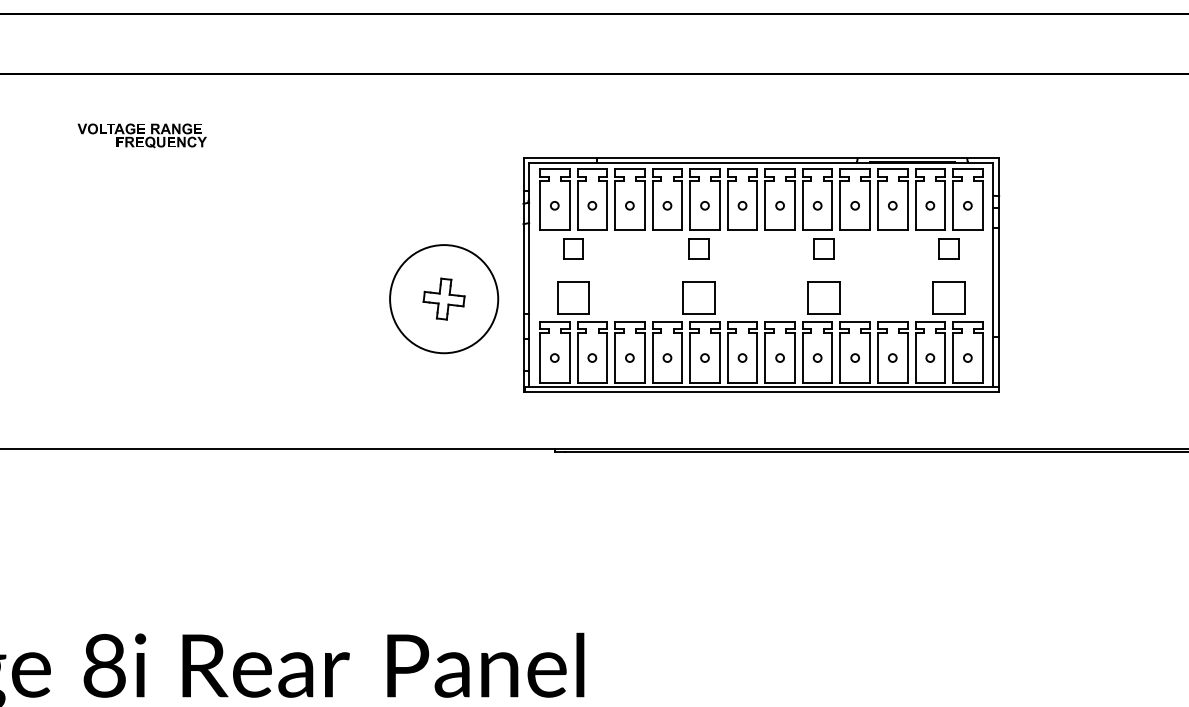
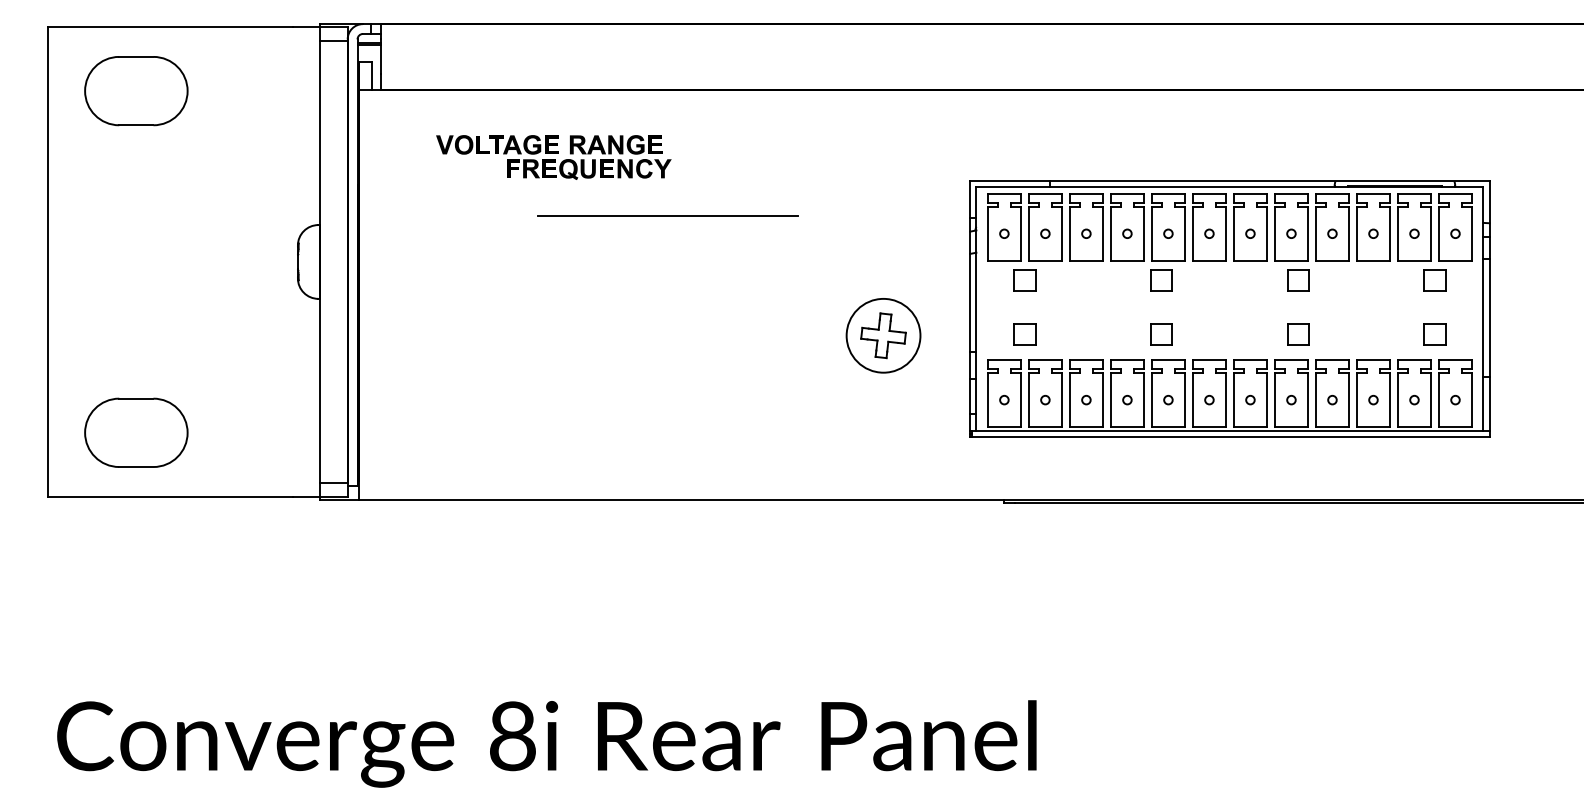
part: (141, 135) -> (553, 157), size x1.67
line: (246, 189) -> (667, 216), added
part: (573, 297) -> (1024, 334), size x0.62
part: (698, 297) -> (1161, 334), size x0.62
part: (824, 297) -> (1298, 334), size x0.62
part: (948, 297) -> (1434, 334), size x0.62
circle: (444, 298) -> (883, 335), size x0.62

